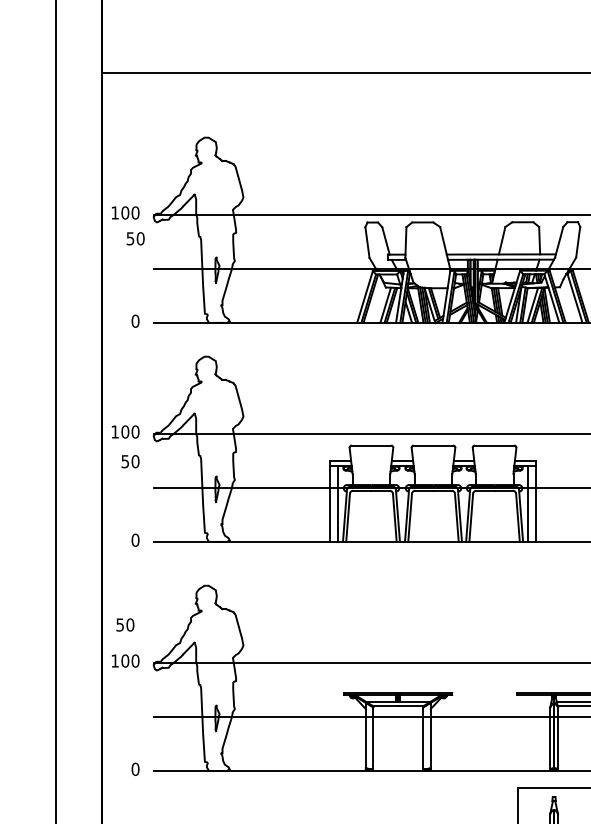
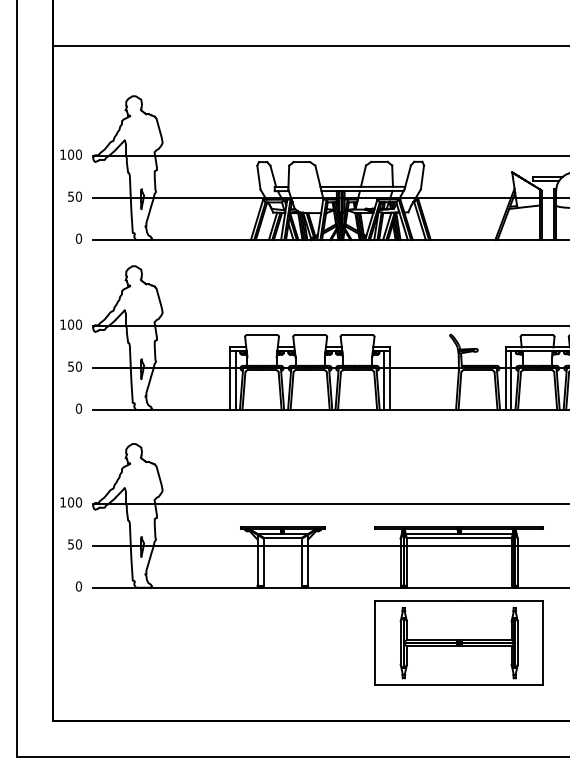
text: (134, 238) -> (74, 196), moved
text: (129, 461) -> (74, 366), moved
text: (124, 625) -> (74, 544), moved

